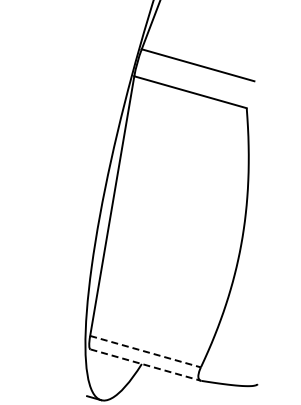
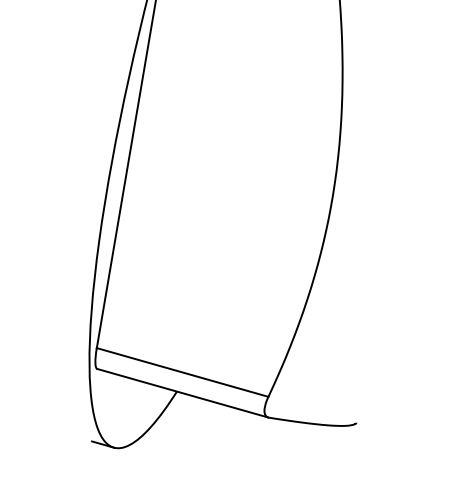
line: (145, 351) -> (182, 372), dashed -> solid
line: (146, 365) -> (184, 393), dashed -> solid

